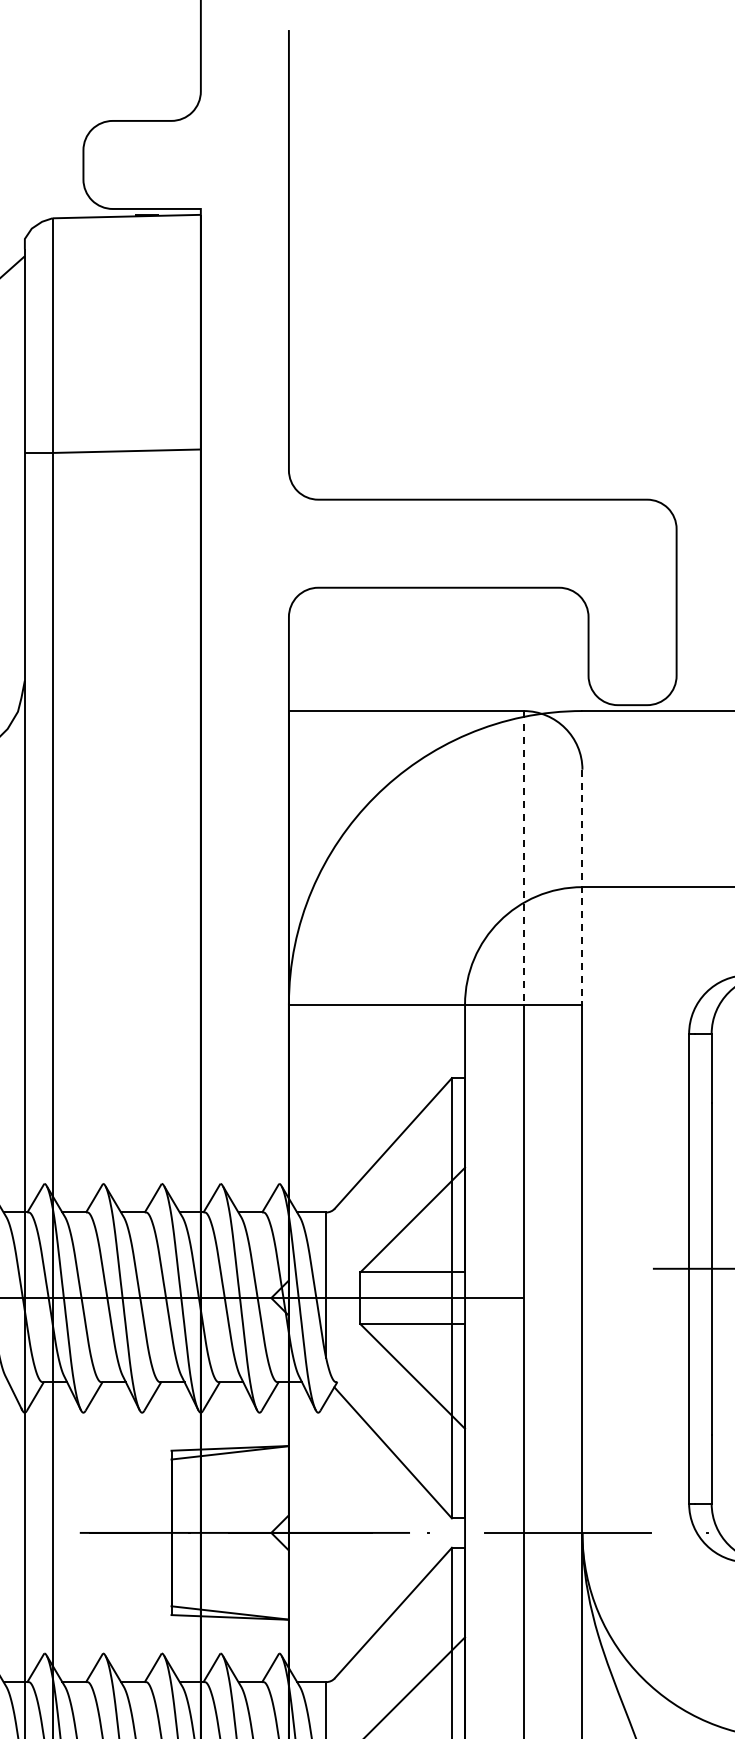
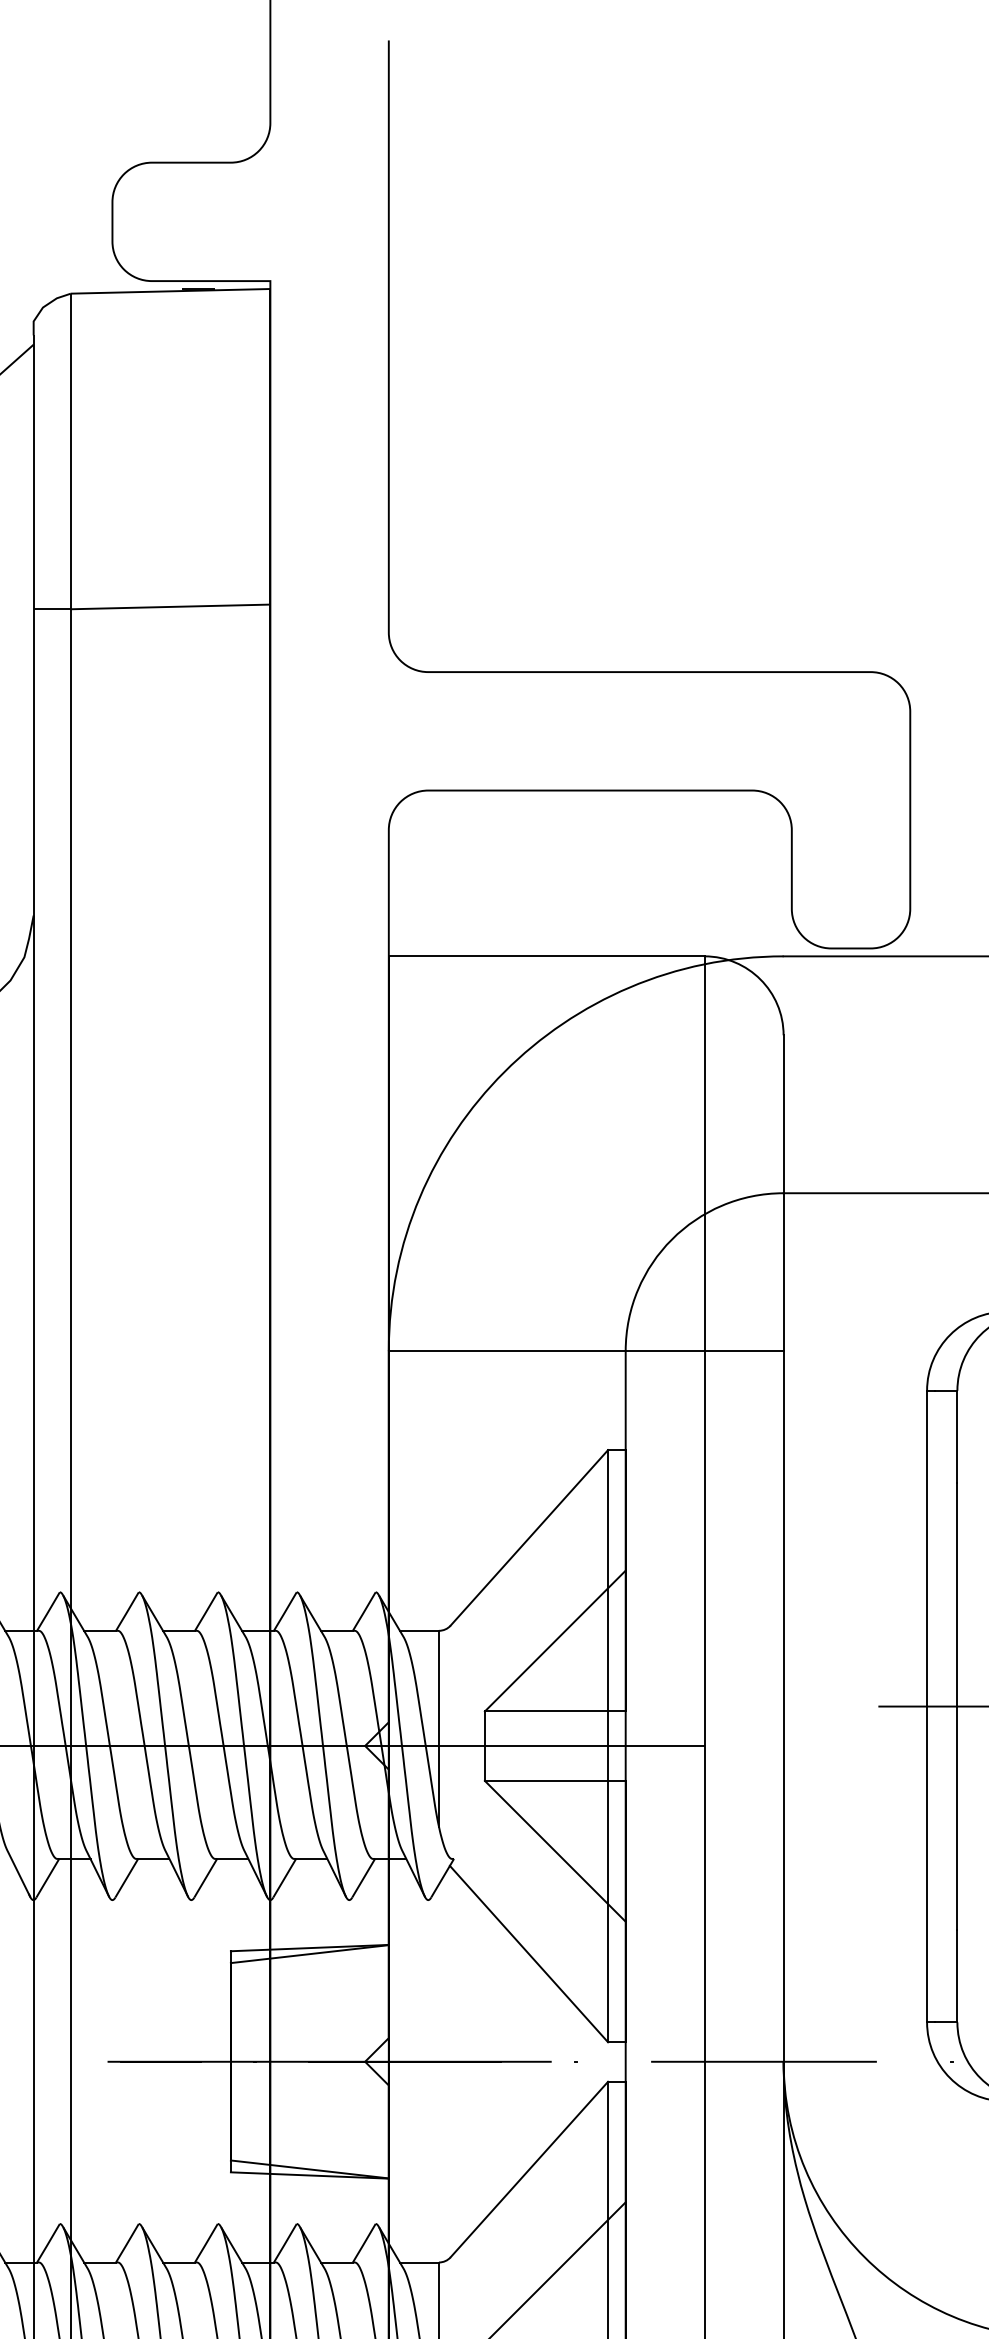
line: (523, 857) -> (704, 1153), dashed -> solid
line: (582, 887) -> (783, 1193), dashed -> solid

